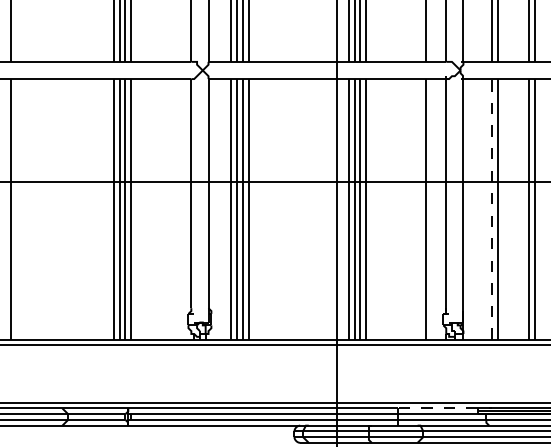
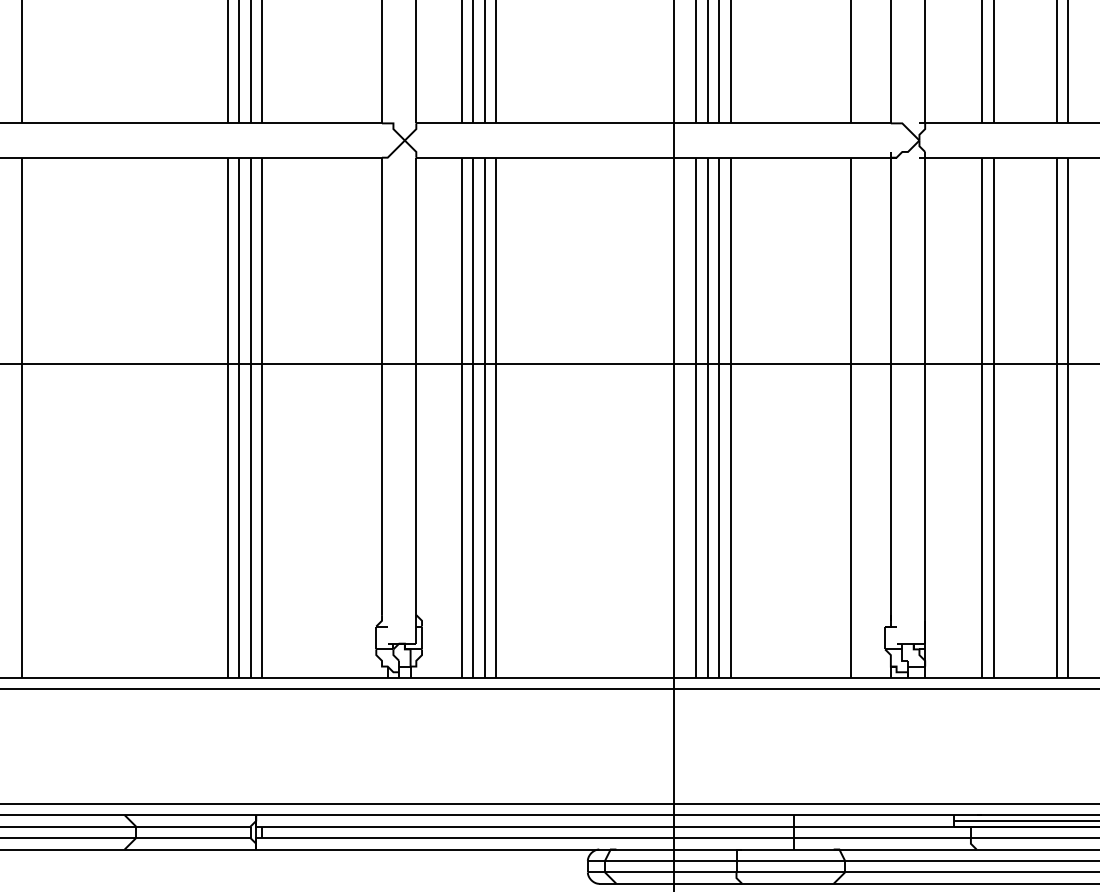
line: (492, 208) -> (983, 416), dashed -> solid
line: (437, 408) -> (873, 815), dashed -> solid

